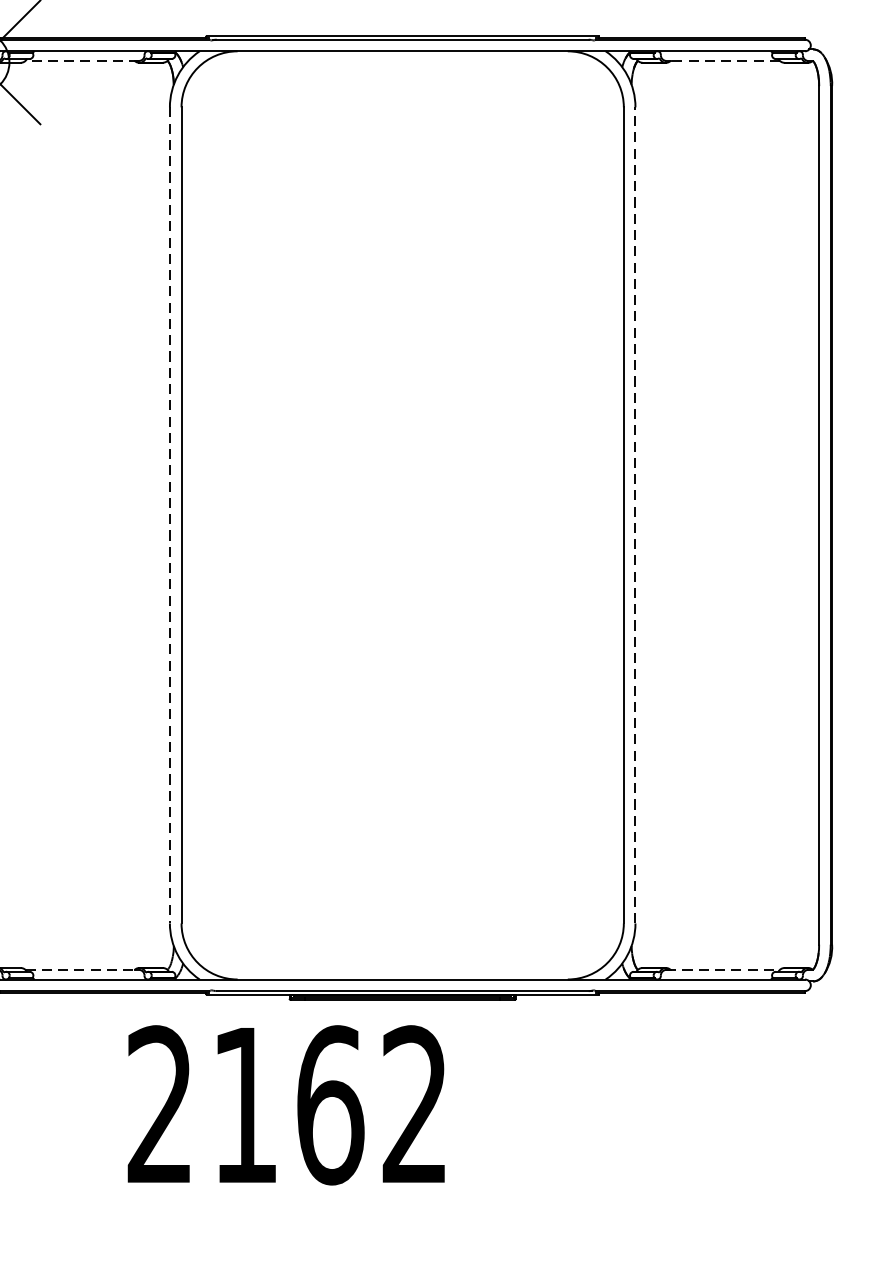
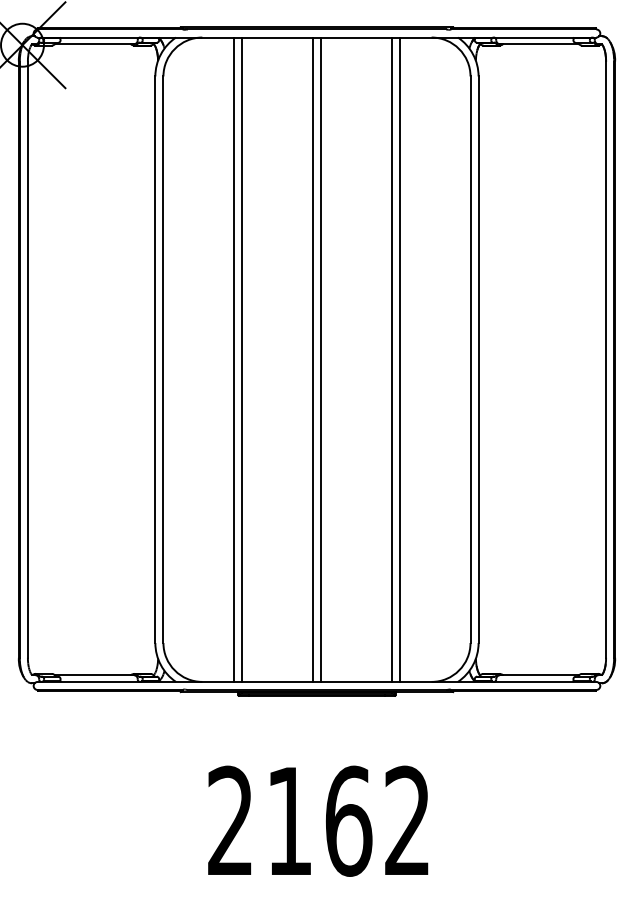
line: (82, 61) -> (94, 44), dashed -> solid
line: (723, 61) -> (539, 44), dashed -> solid
line: (283, 515) -> (234, 359), added
line: (295, 515) -> (242, 359), added
line: (396, 515) -> (312, 359), added
line: (409, 515) -> (321, 359), added
line: (510, 515) -> (391, 359), added
line: (521, 515) -> (399, 359), added
line: (635, 515) -> (478, 359), dashed -> solid
line: (170, 516) -> (155, 360), dashed -> solid
line: (82, 970) -> (94, 675), dashed -> solid
line: (723, 970) -> (539, 675), dashed -> solid
text: (286, 1104) -> (318, 820), moved

